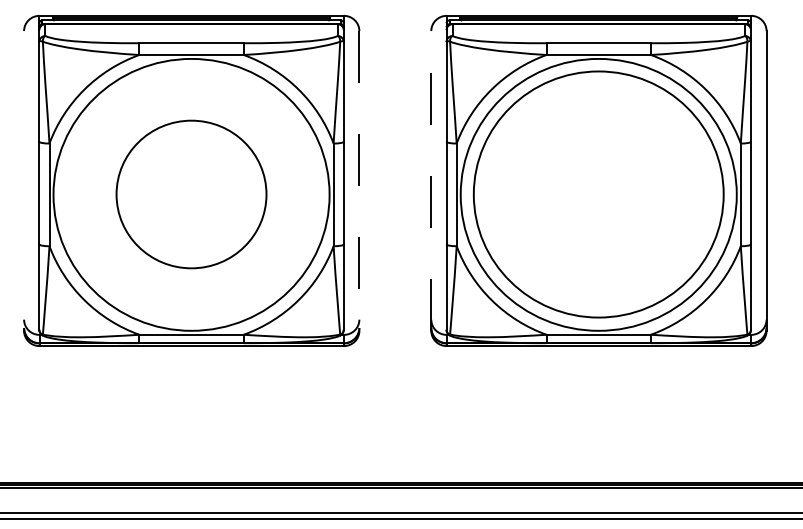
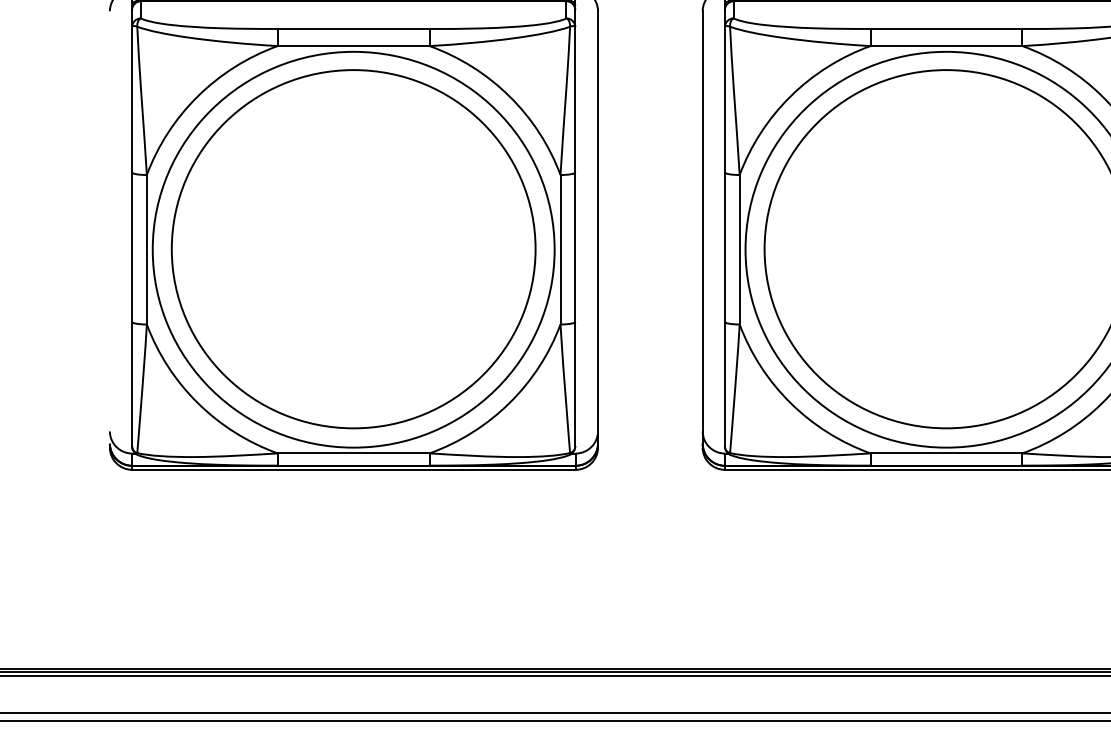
line: (359, 180) -> (598, 228), dashed -> solid
line: (431, 180) -> (703, 228), dashed -> solid
part: (191, 194) -> (353, 249), size x1.67

